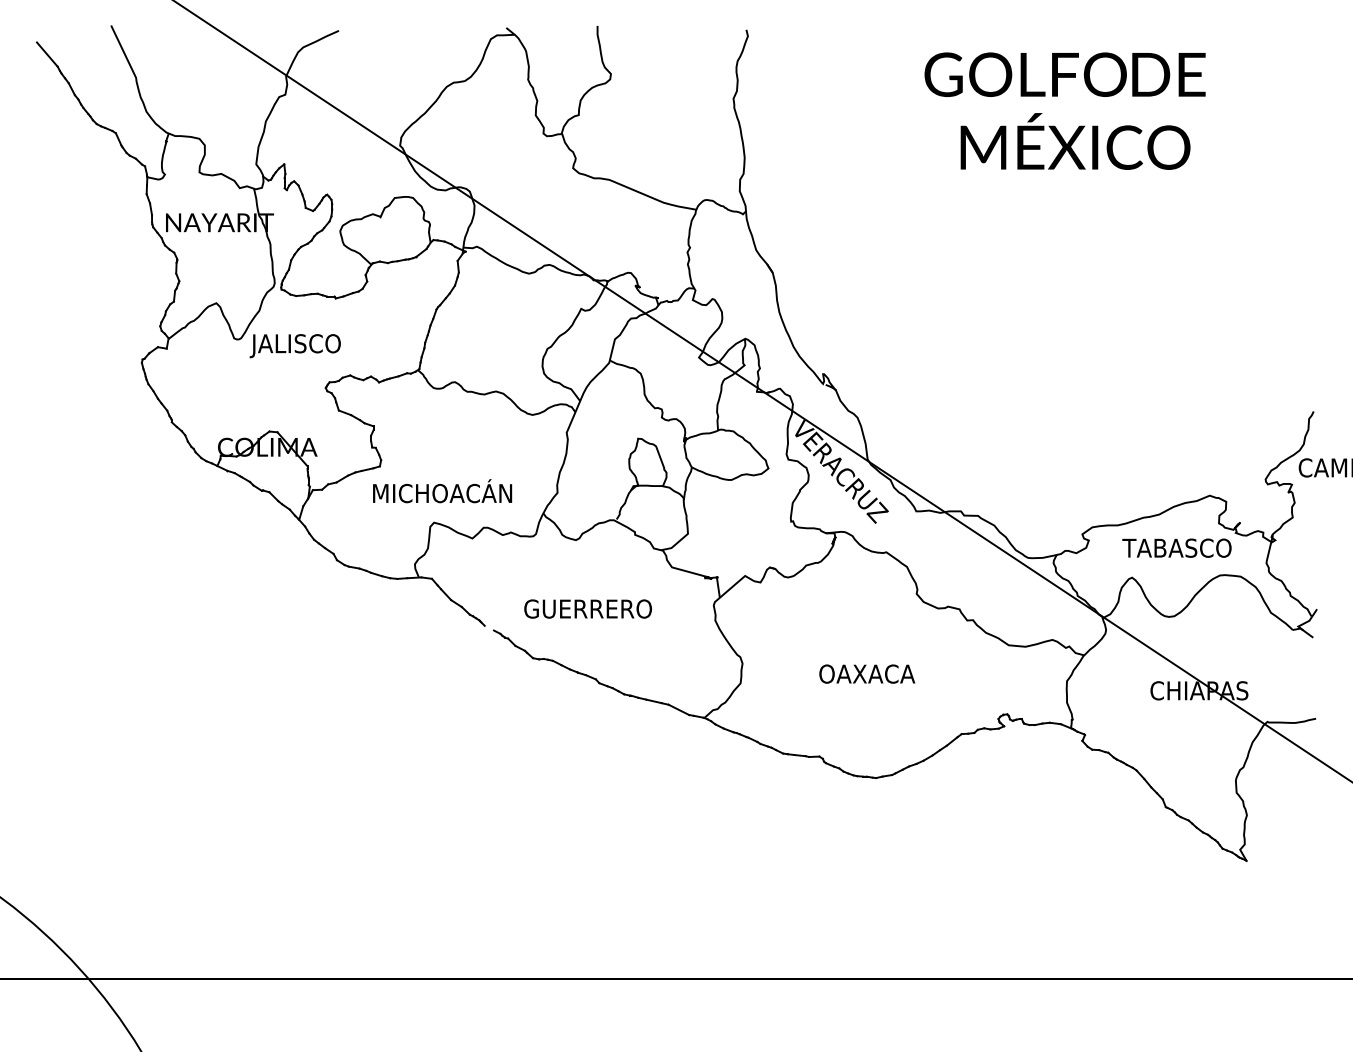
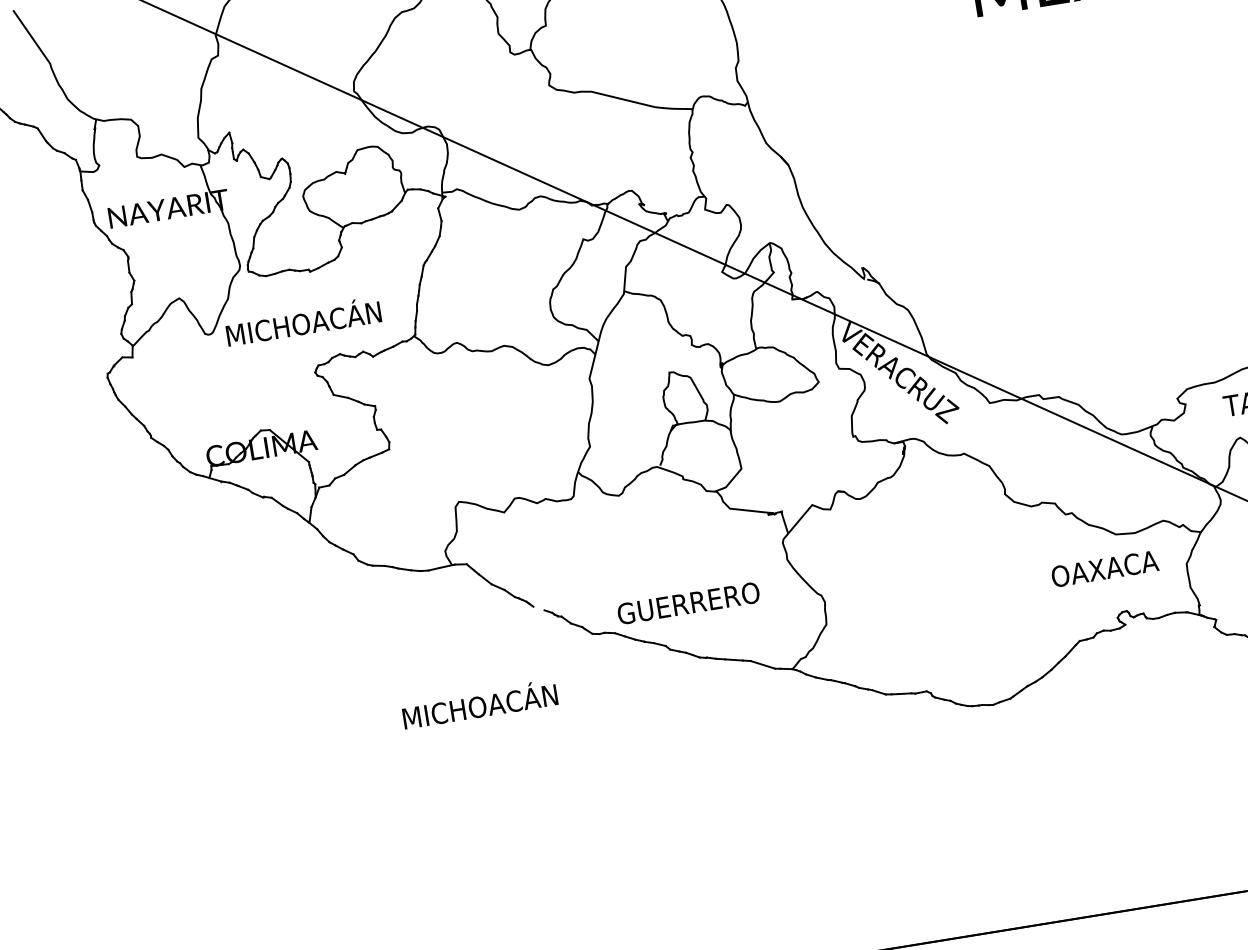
text: (320, 343) -> (301, 324), JALISCO -> MICHOACÁN
text: (442, 491) -> (479, 704), moved
text: (587, 608) -> (687, 602), moved
text: (867, 673) -> (1105, 568), moved

